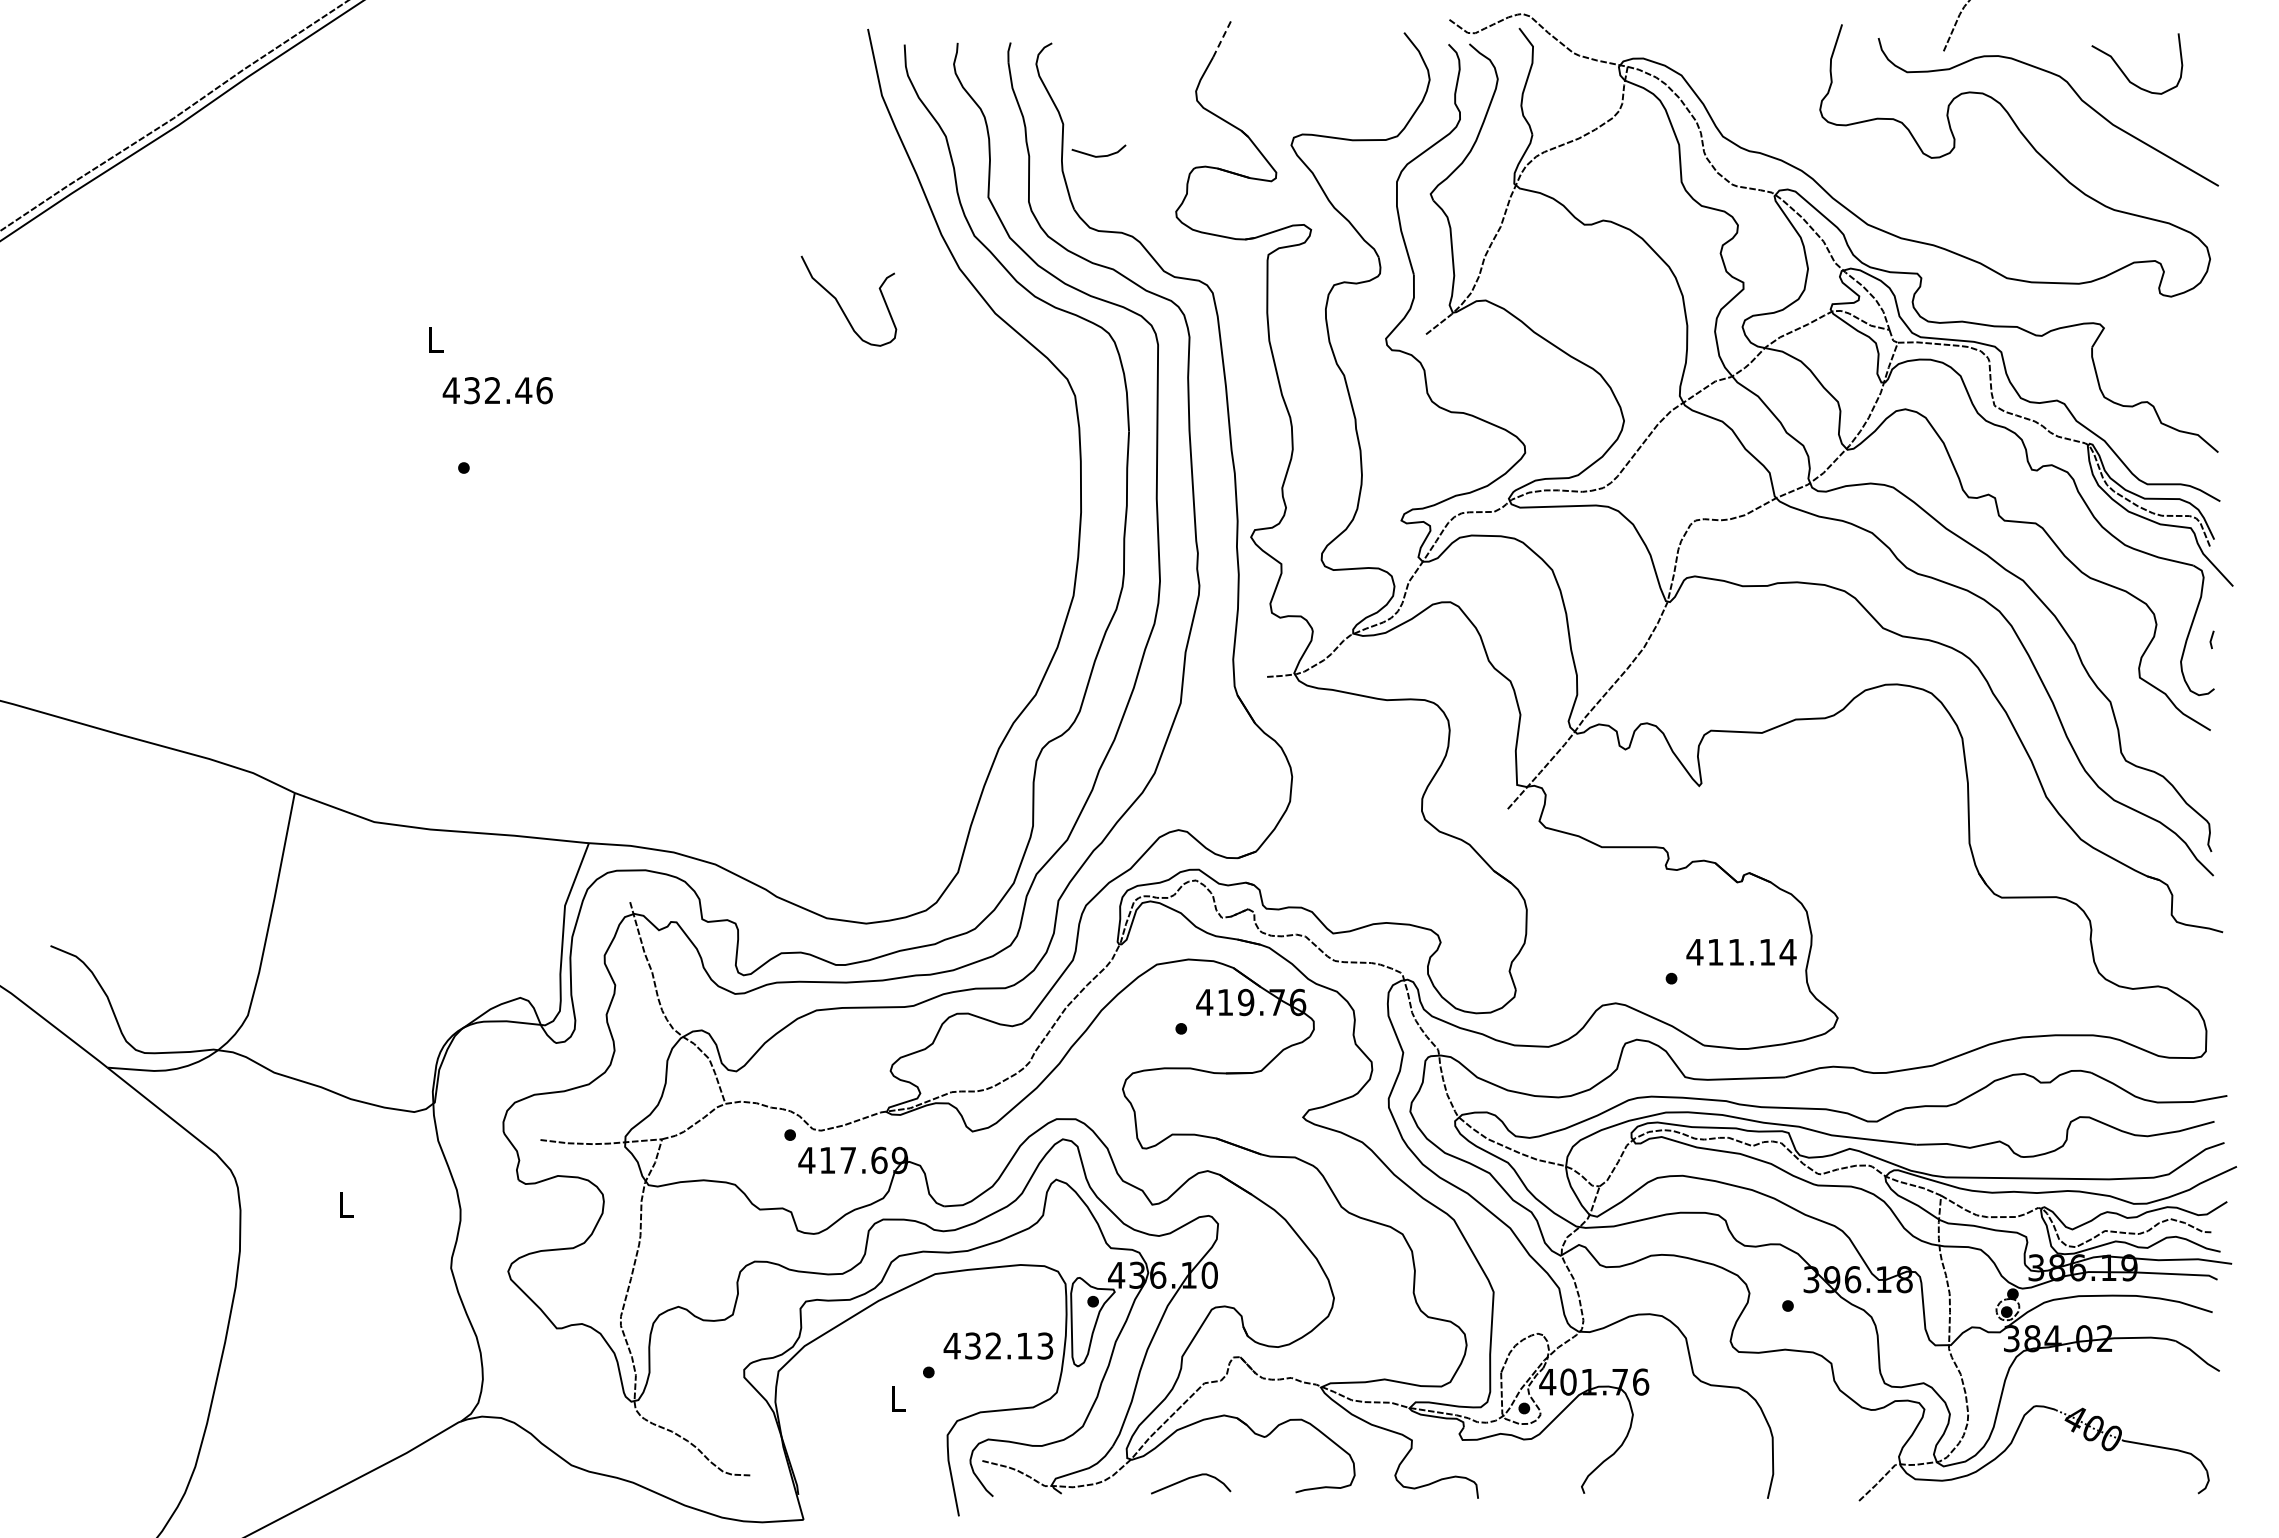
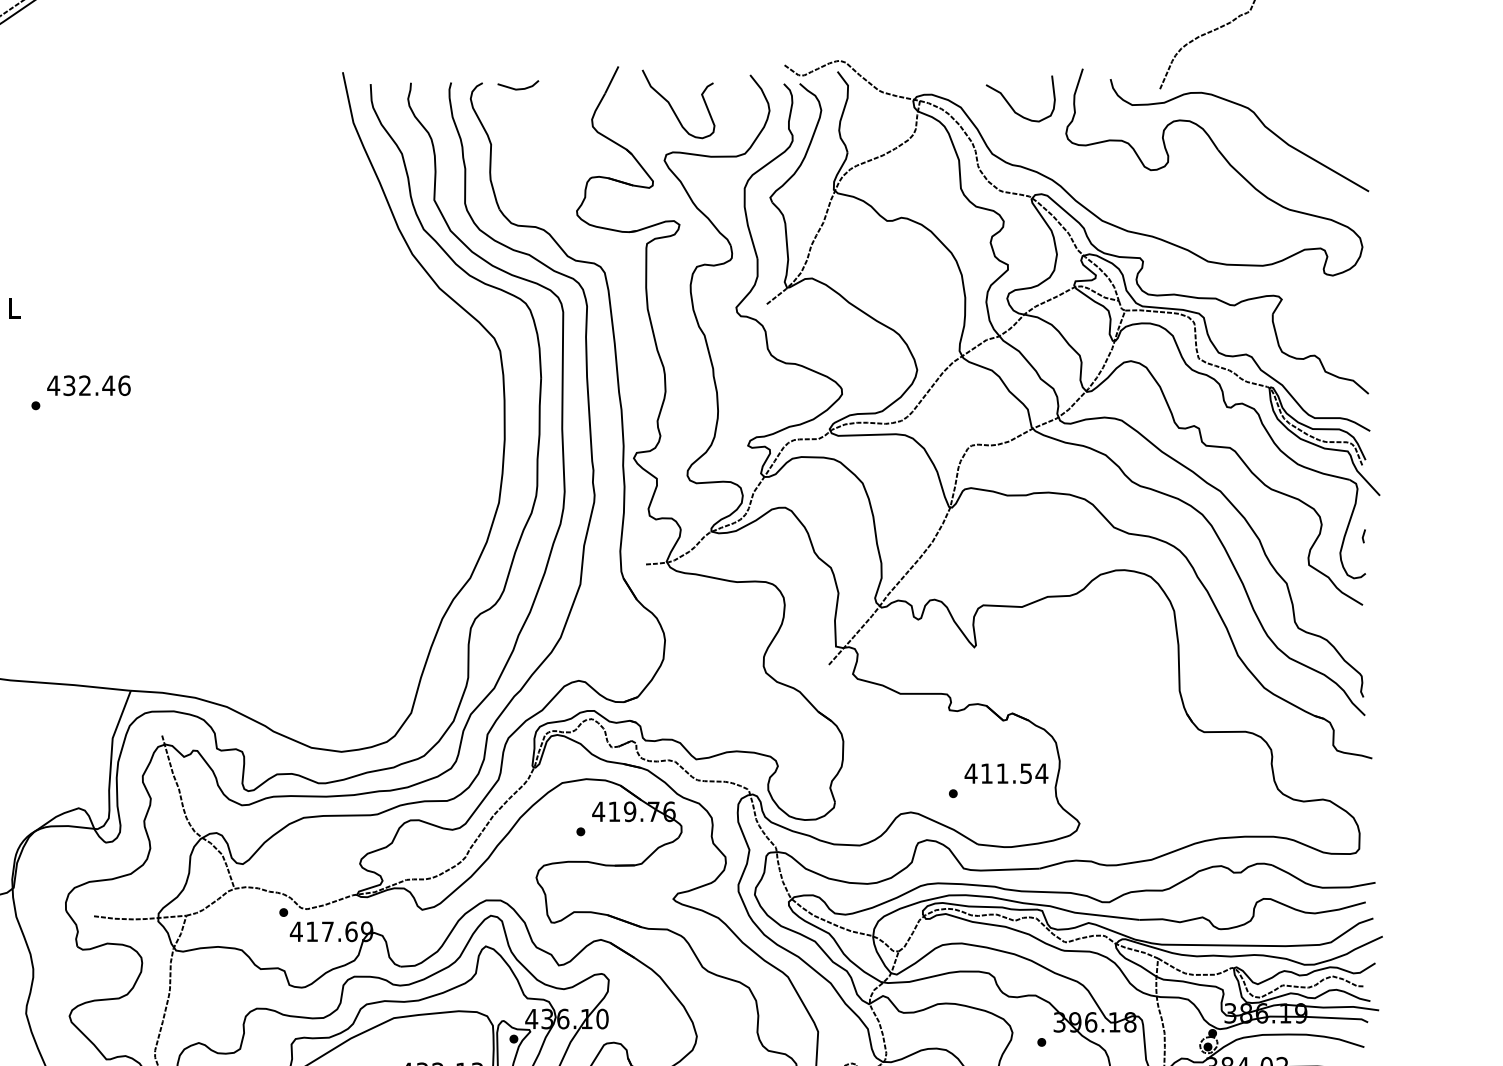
line: (1222, 39) -> (612, 80), dashed -> solid
curve: (2124, 72) -> (1011, 105), moved
line: (1098, 155) -> (517, 88), moved
curve: (840, 304) -> (672, 106), moved
text: (497, 390) -> (88, 385), moved
text: (1766, 952) -> (1025, 773), 411.14 -> 411.54

